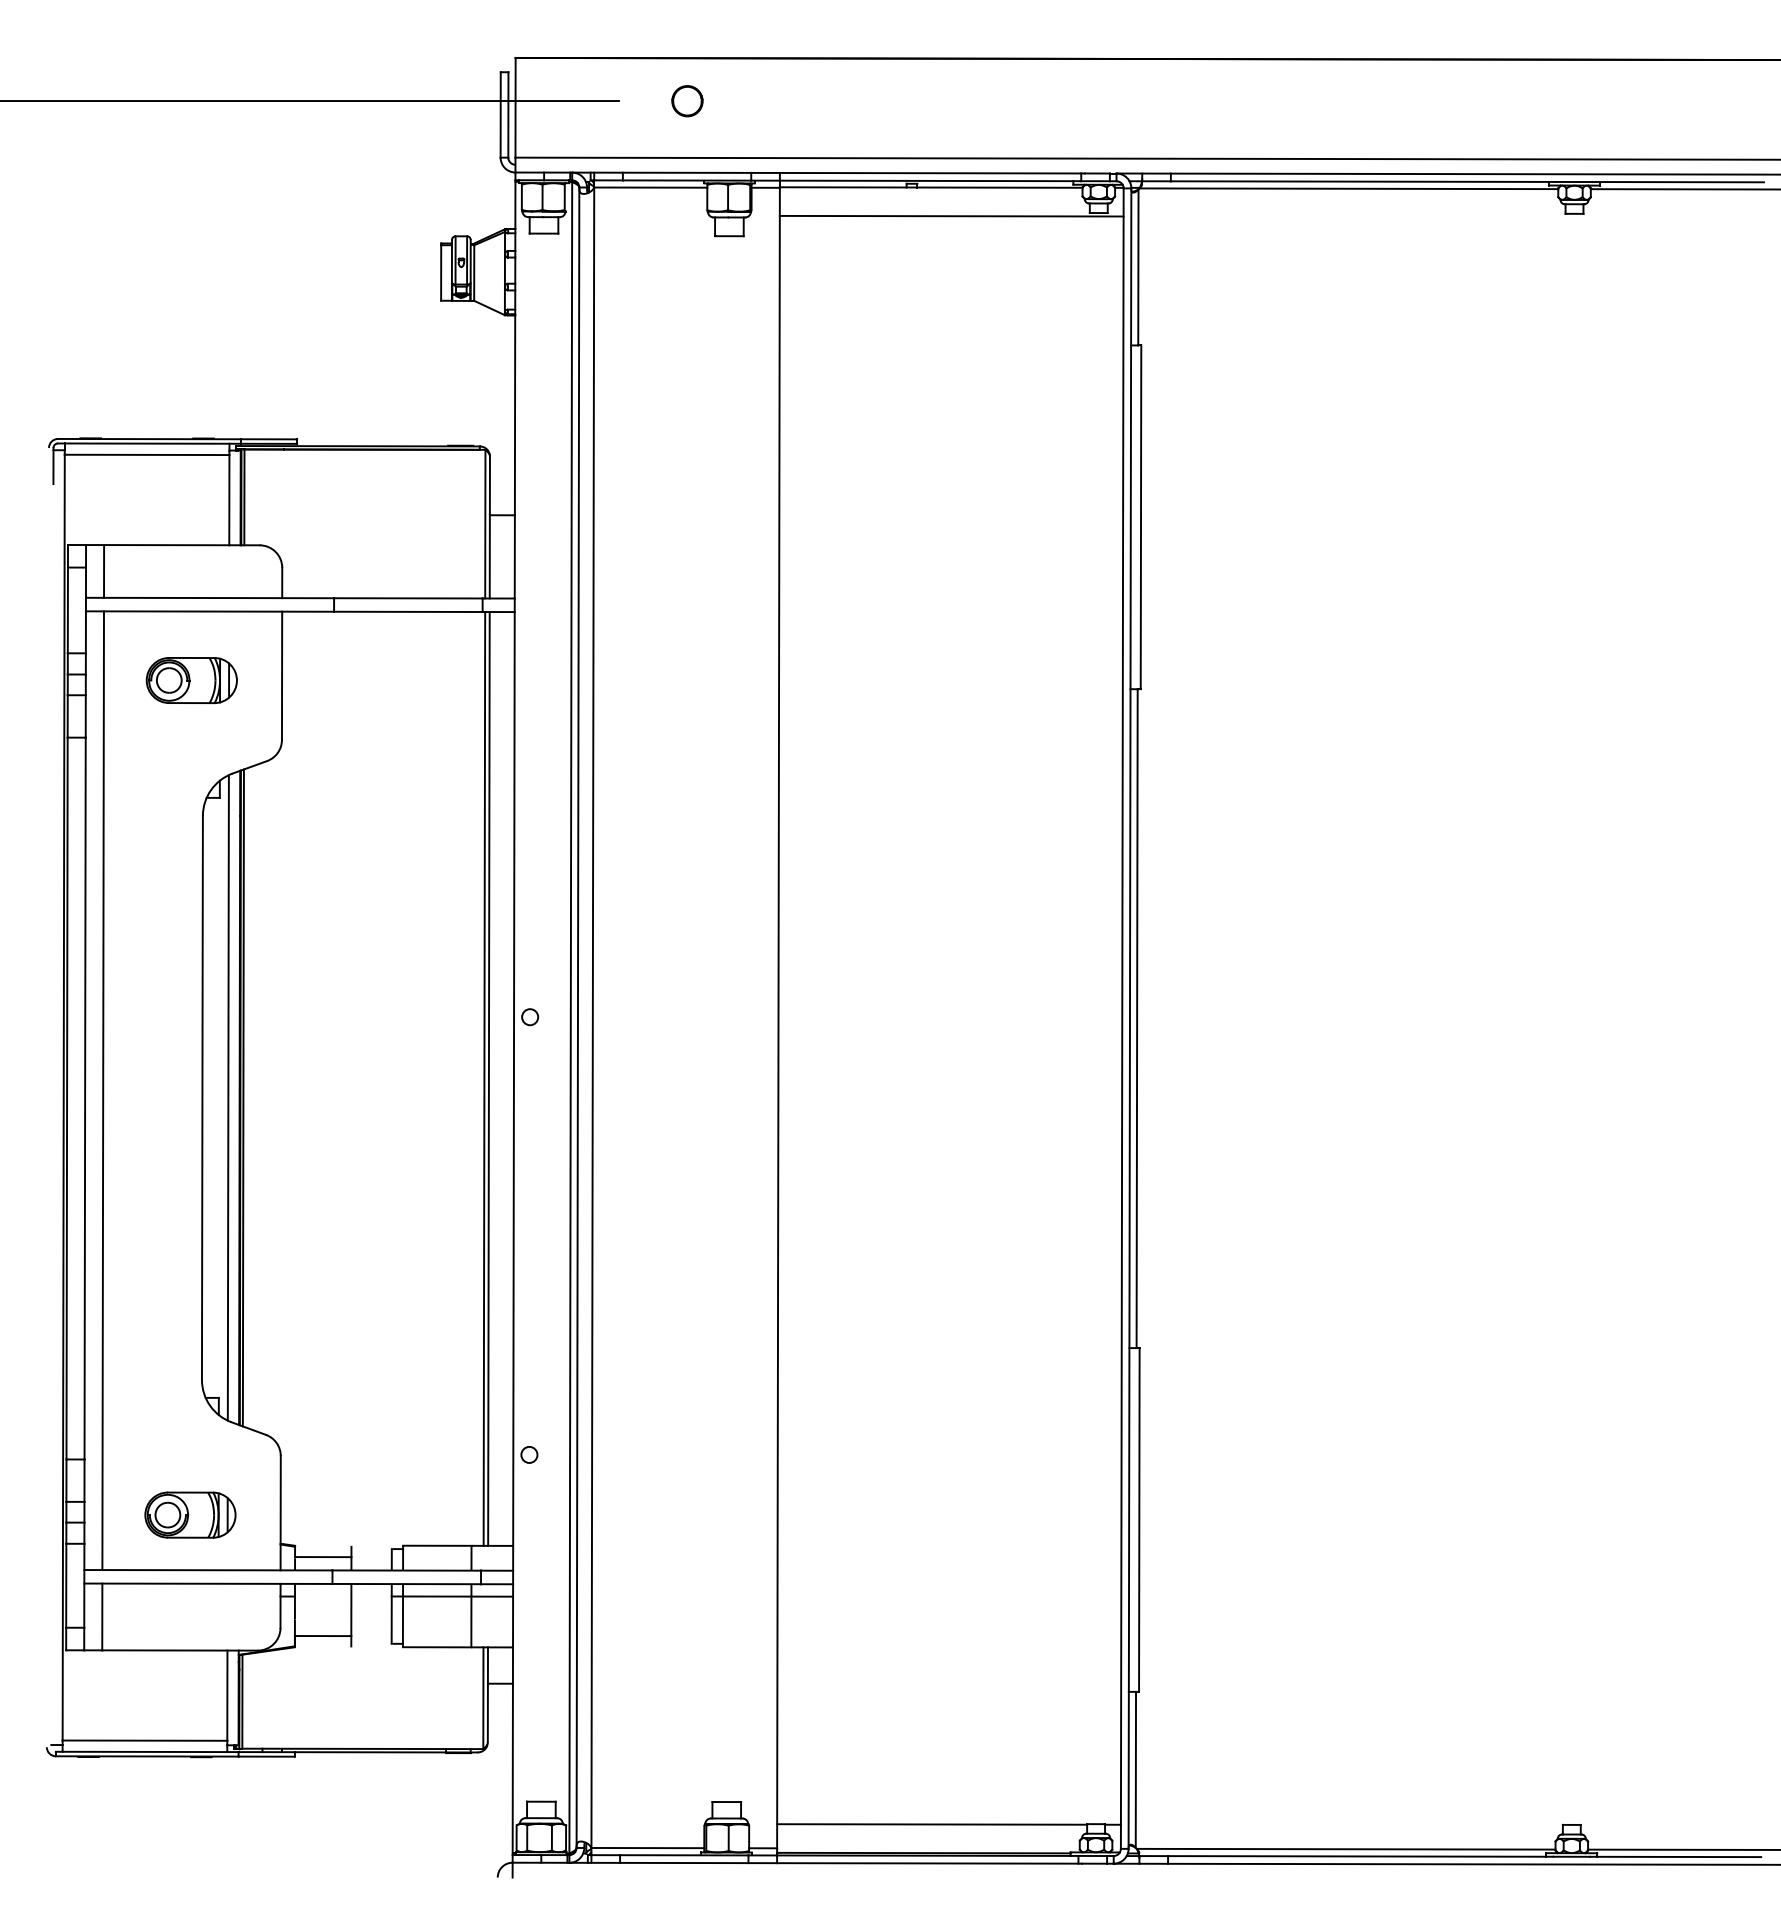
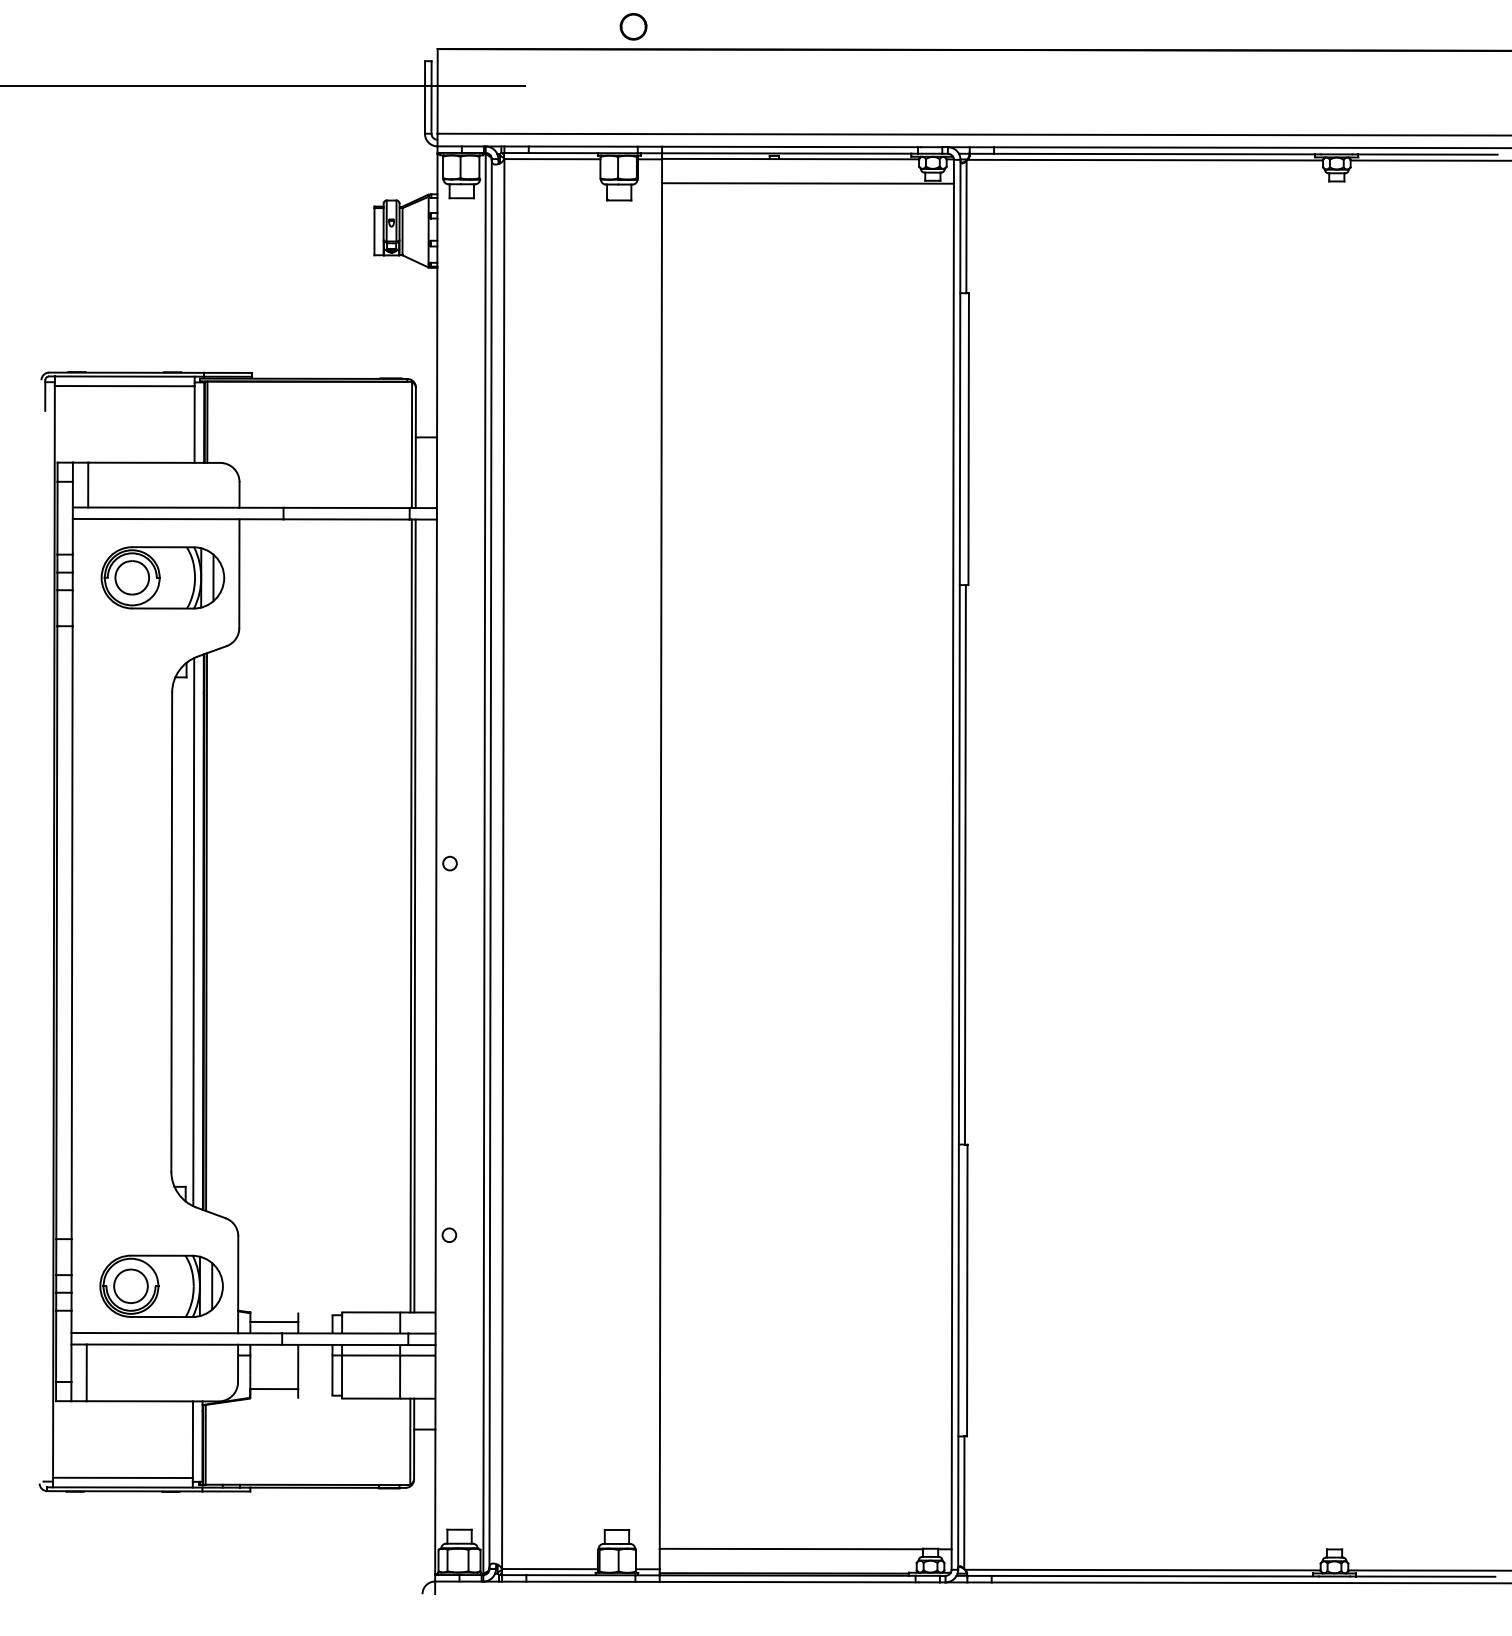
part: (687, 100) -> (633, 26), moved
part: (191, 680) -> (162, 577), size x1.6
line: (103, 1091) -> (87, 926), removed
part: (190, 1515) -> (161, 1286), size x1.6

